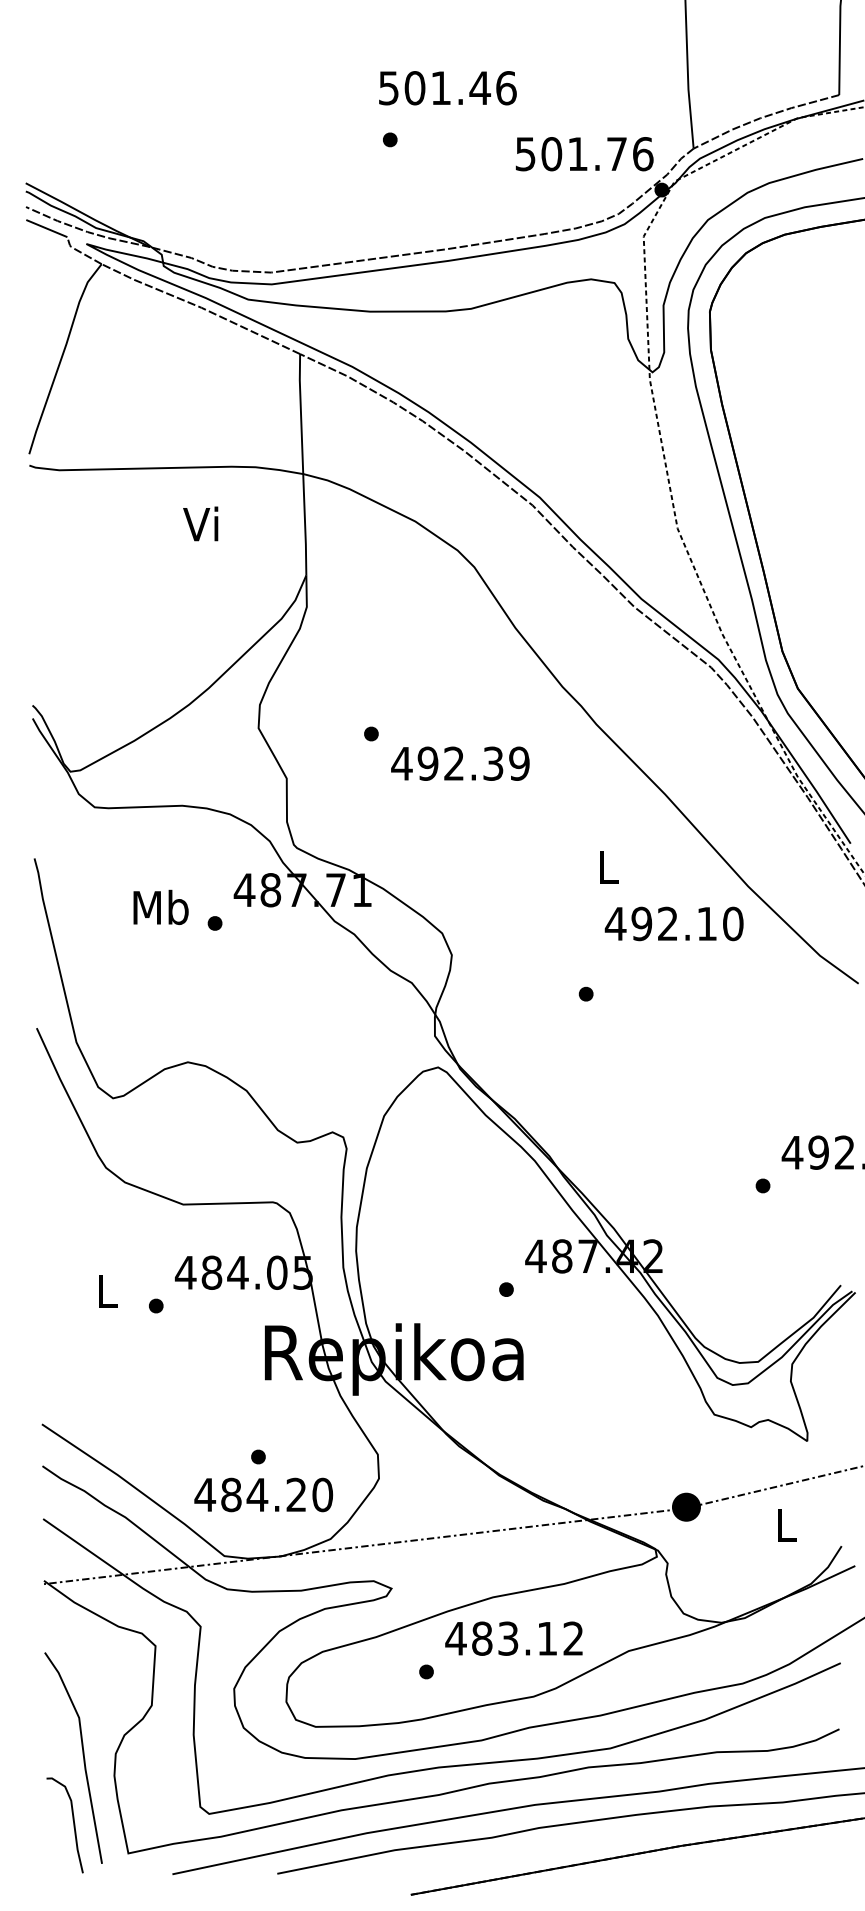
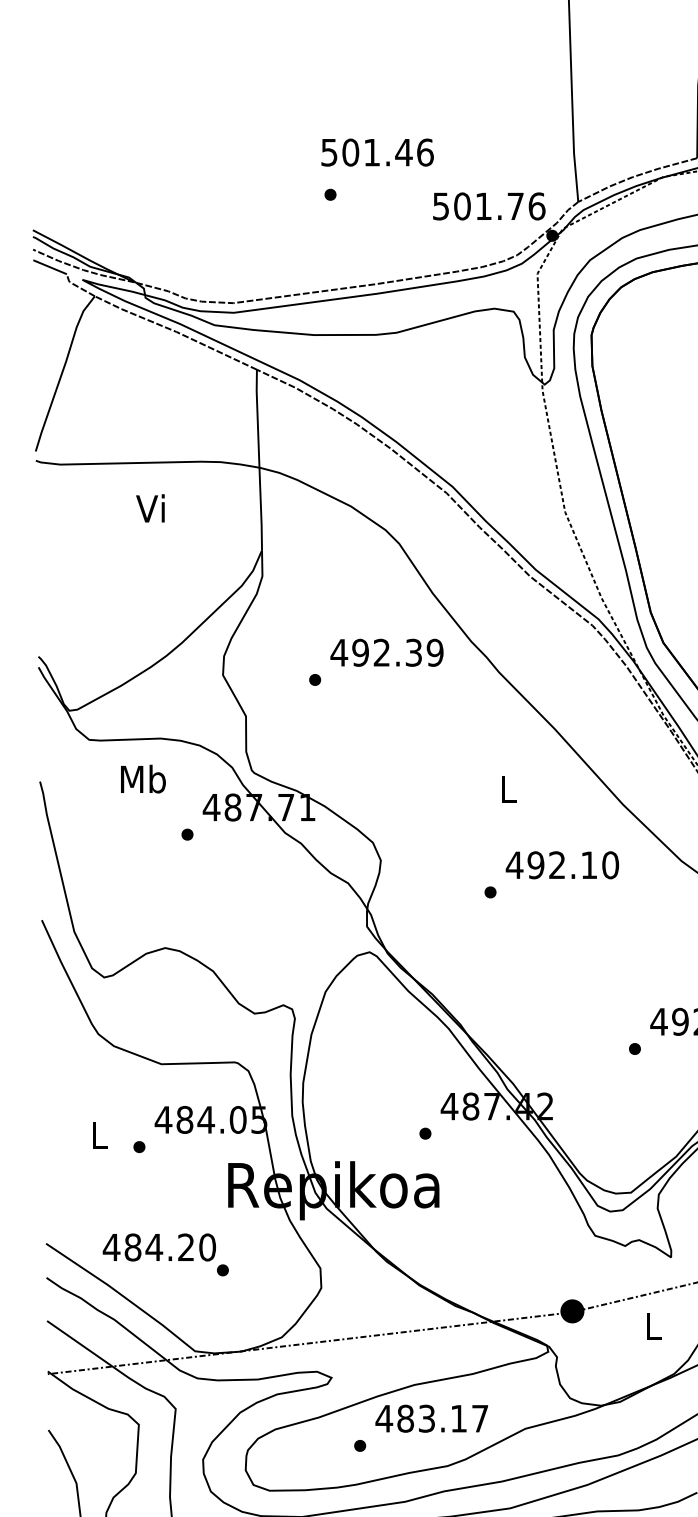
text: (200, 523) -> (150, 508), moved
text: (460, 763) -> (387, 652), moved
text: (160, 907) -> (142, 779), moved
text: (673, 923) -> (561, 864), moved
text: (263, 1494) -> (159, 1247), moved
text: (573, 1638) -> (480, 1418), 483.12 -> 483.17

